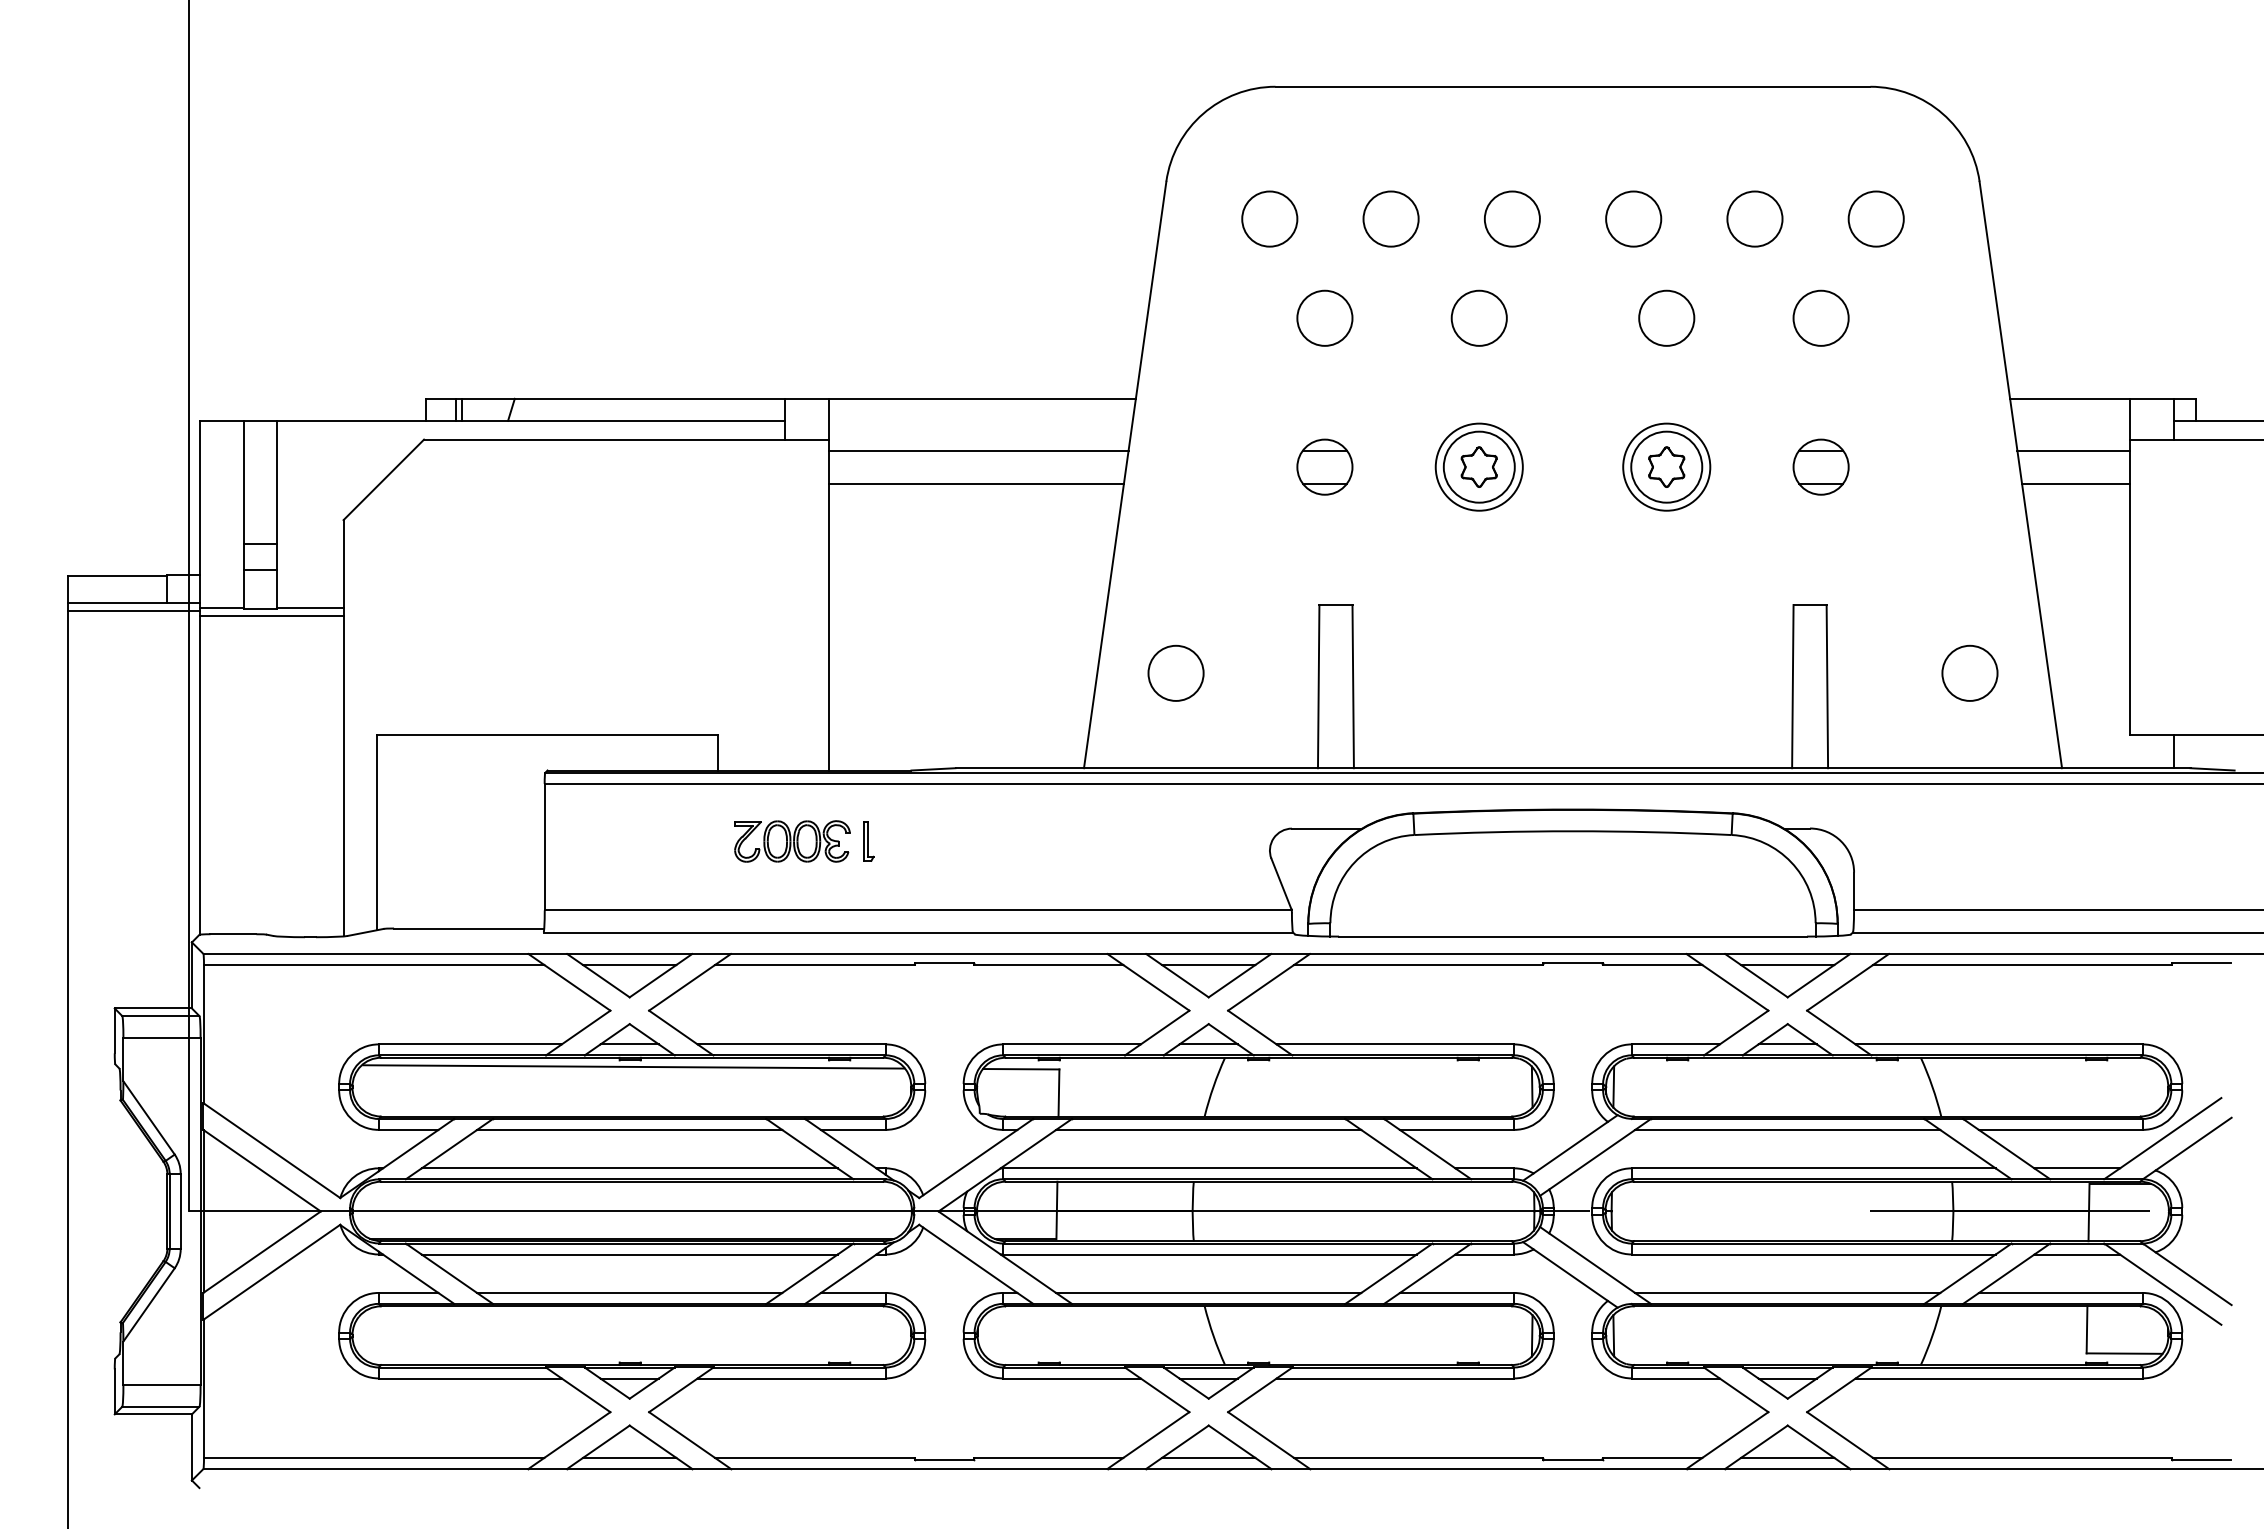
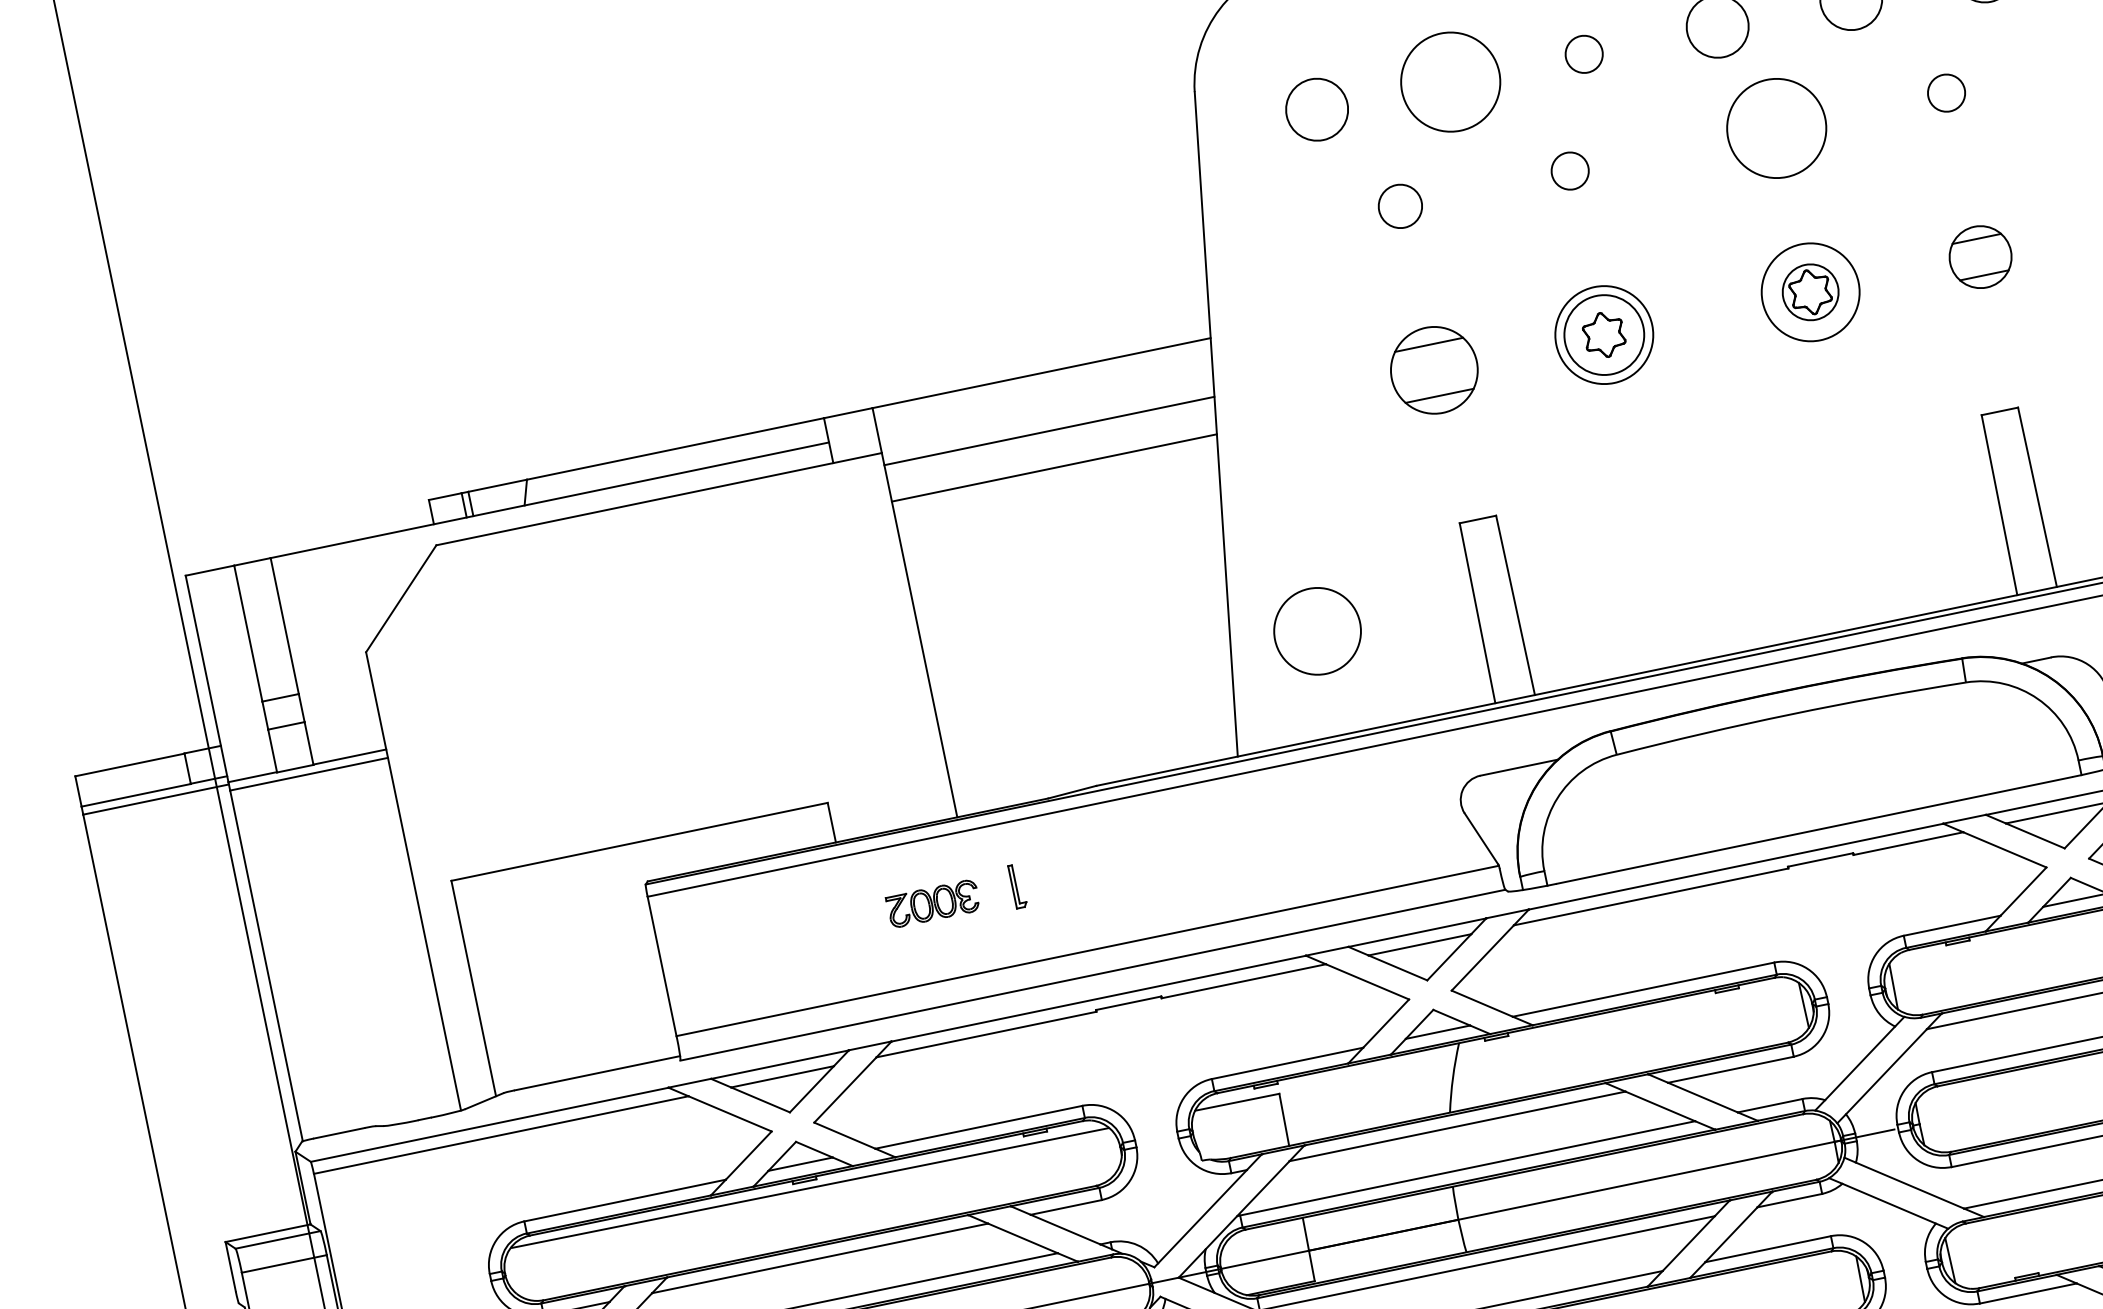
circle: (1390, 218) -> (1449, 81), size x1.6
circle: (1512, 218) -> (1584, 53), size x0.6
circle: (1324, 317) -> (1399, 205), size x0.7
circle: (1478, 317) -> (1569, 170), size x0.6
circle: (1666, 317) -> (1776, 127), size x1.6
circle: (1820, 317) -> (1945, 92), size x0.6
part: (1324, 466) -> (1433, 369), size x1.4
circle: (1666, 466) -> (1810, 291), size x0.7
circle: (1175, 672) -> (1316, 630), size x1.4
part: (792, 841) -> (933, 903), size x0.7

